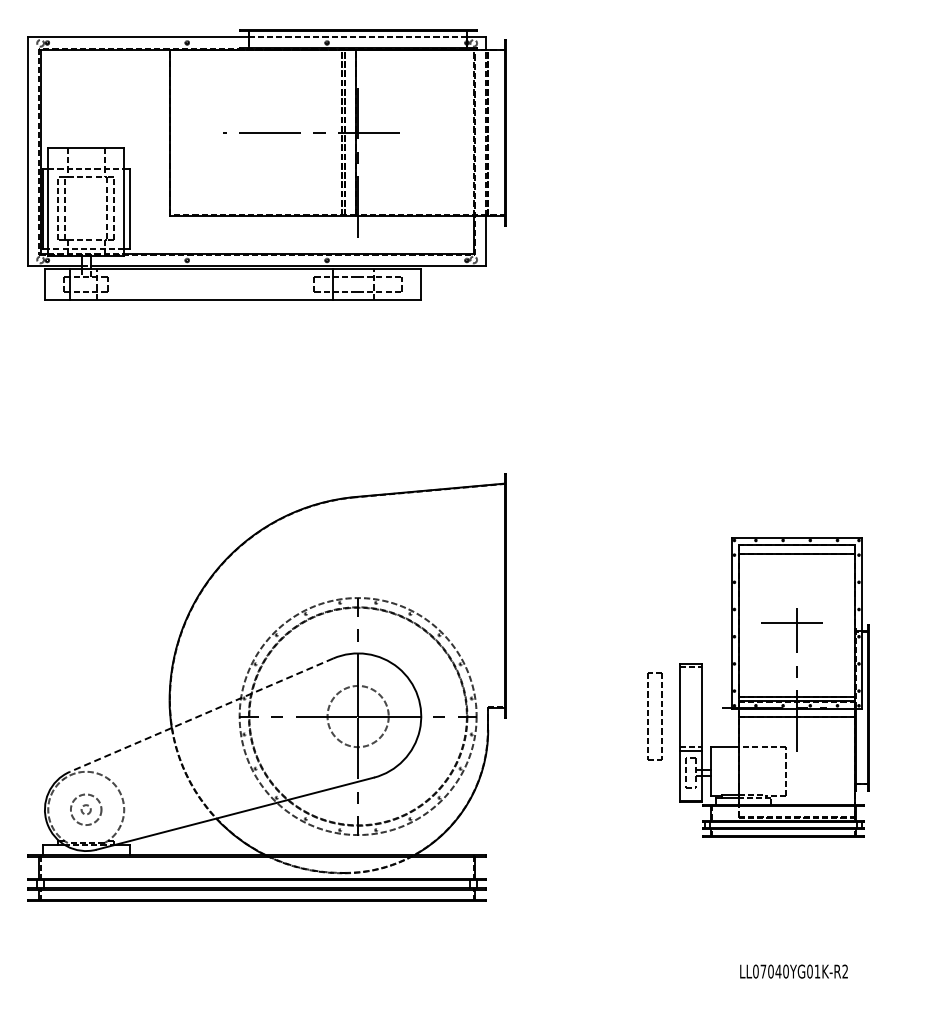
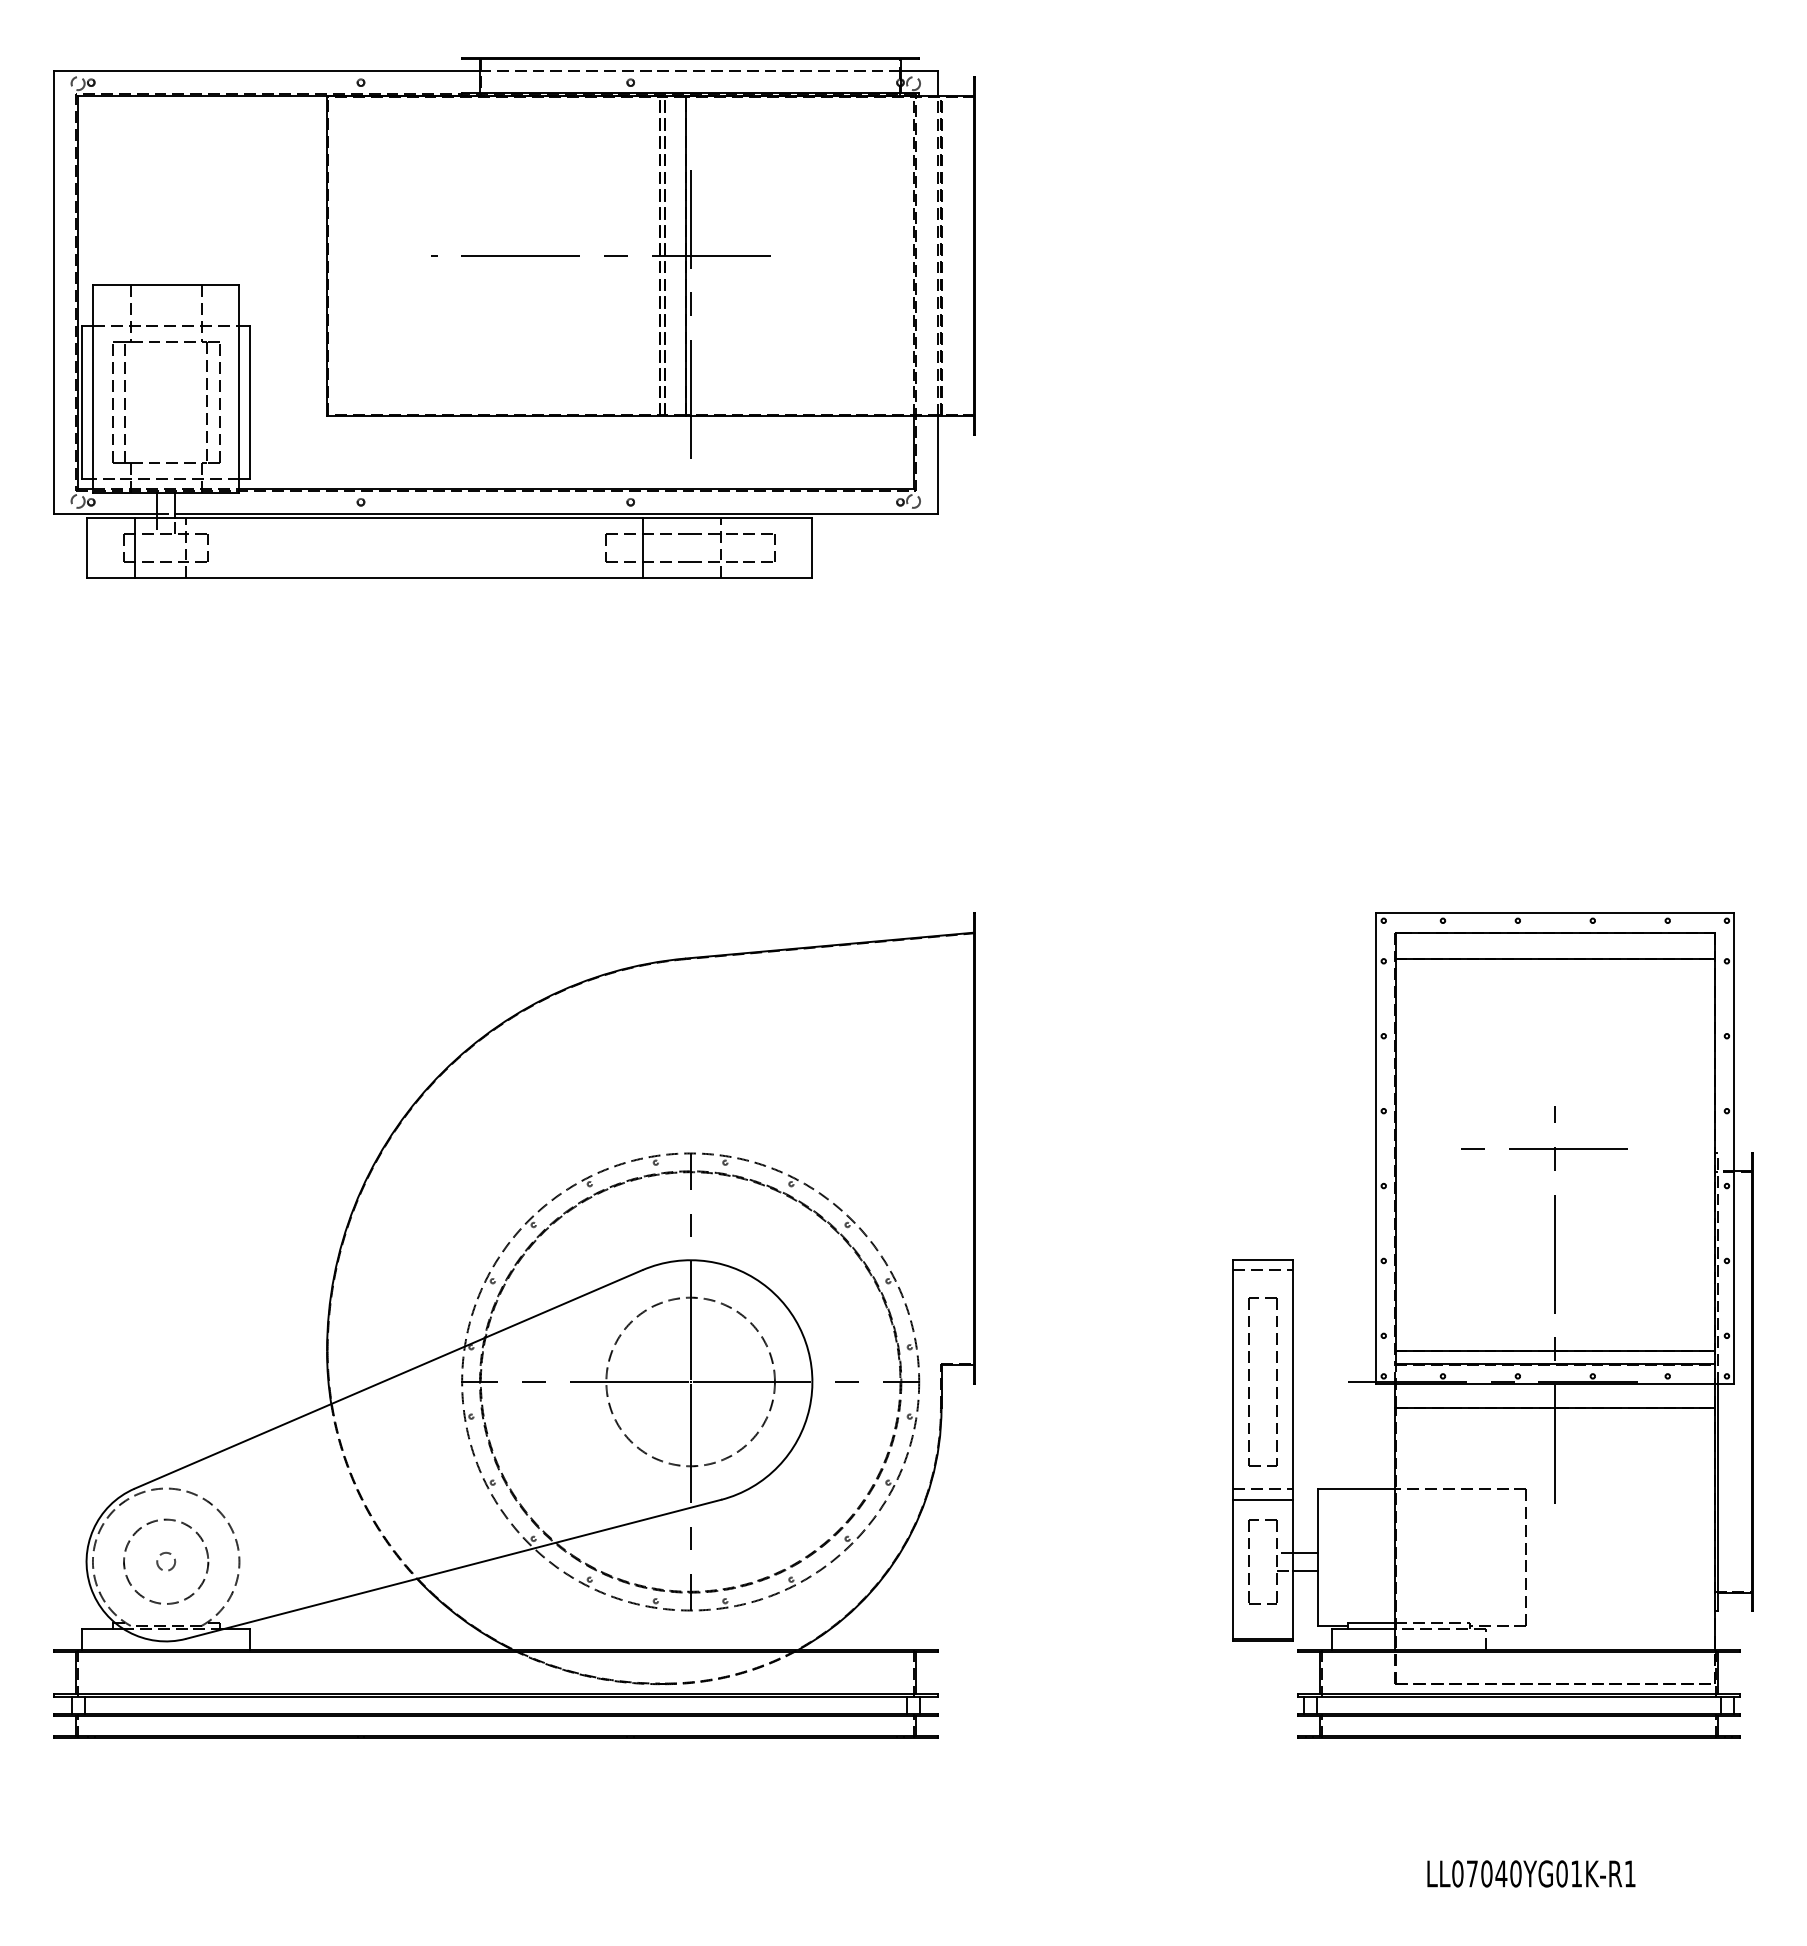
part: (773, 687) -> (1491, 1325), size x1.43
line: (201, 715) -> (388, 1379), dashed -> solid
circle: (357, 716) -> (689, 1381), size x1.43
circle: (86, 809) -> (166, 1561), size x1.43
text: (844, 971) -> (1628, 1873), LL07040YG01K-R2 -> LL07040YG01K-R1

